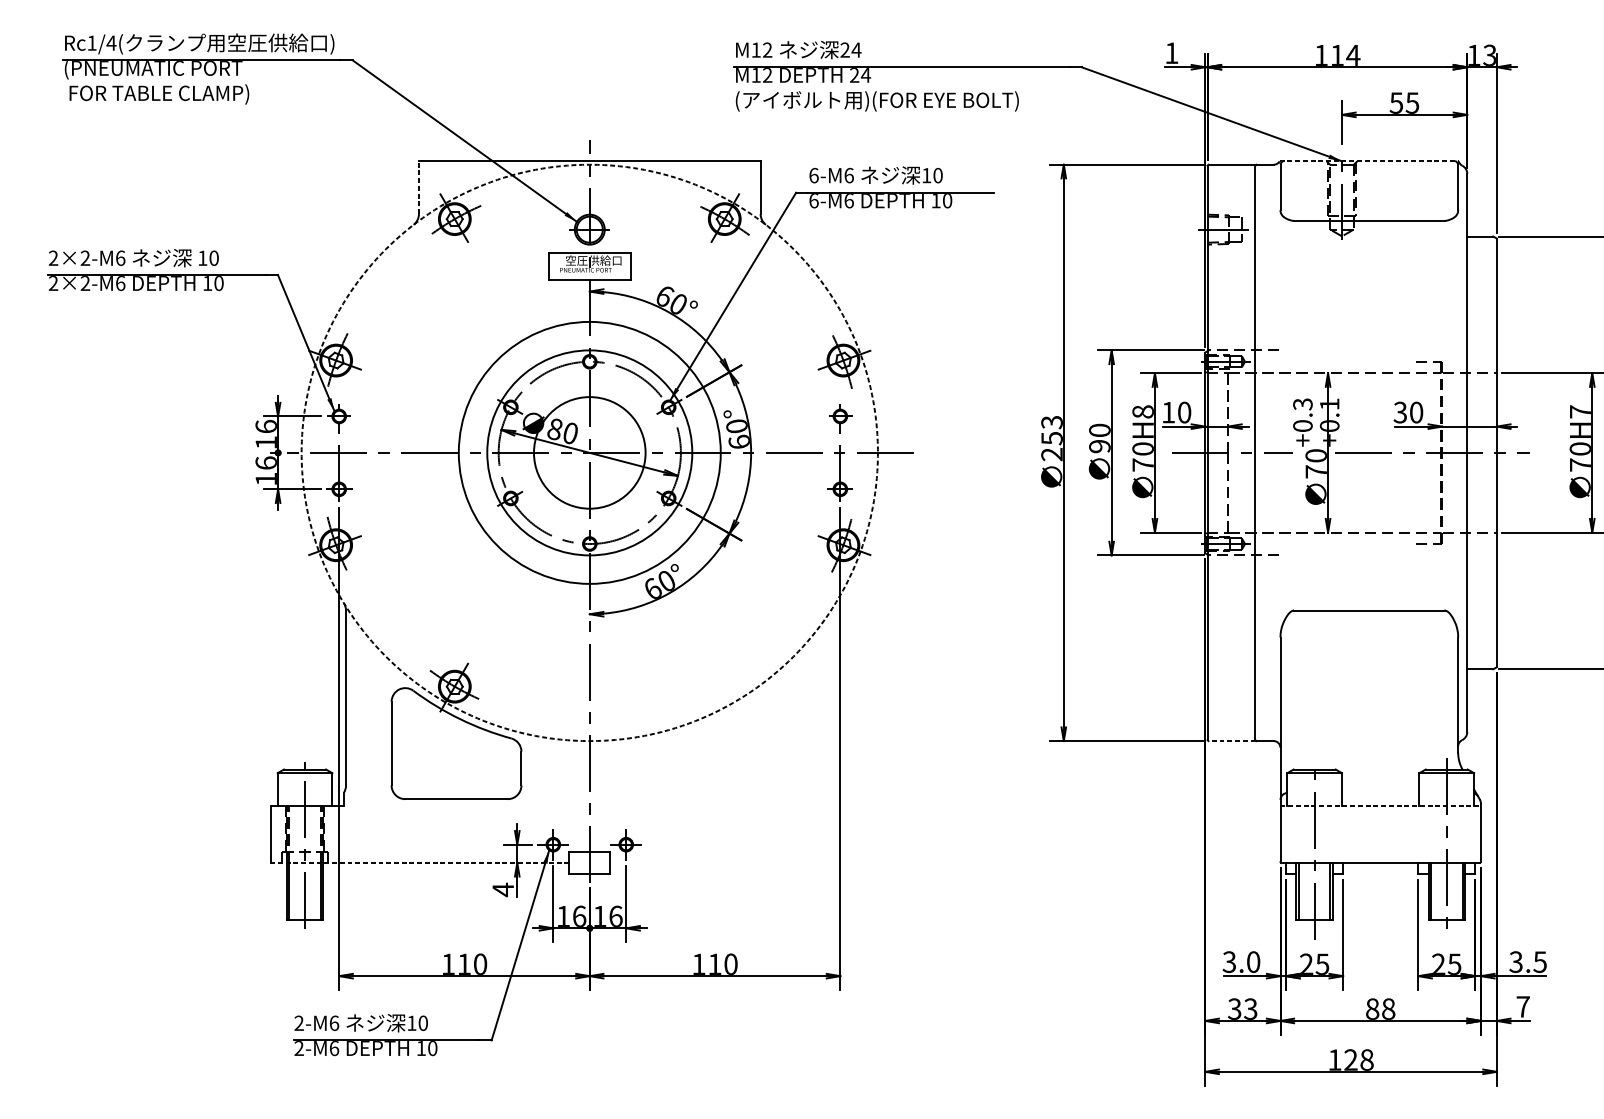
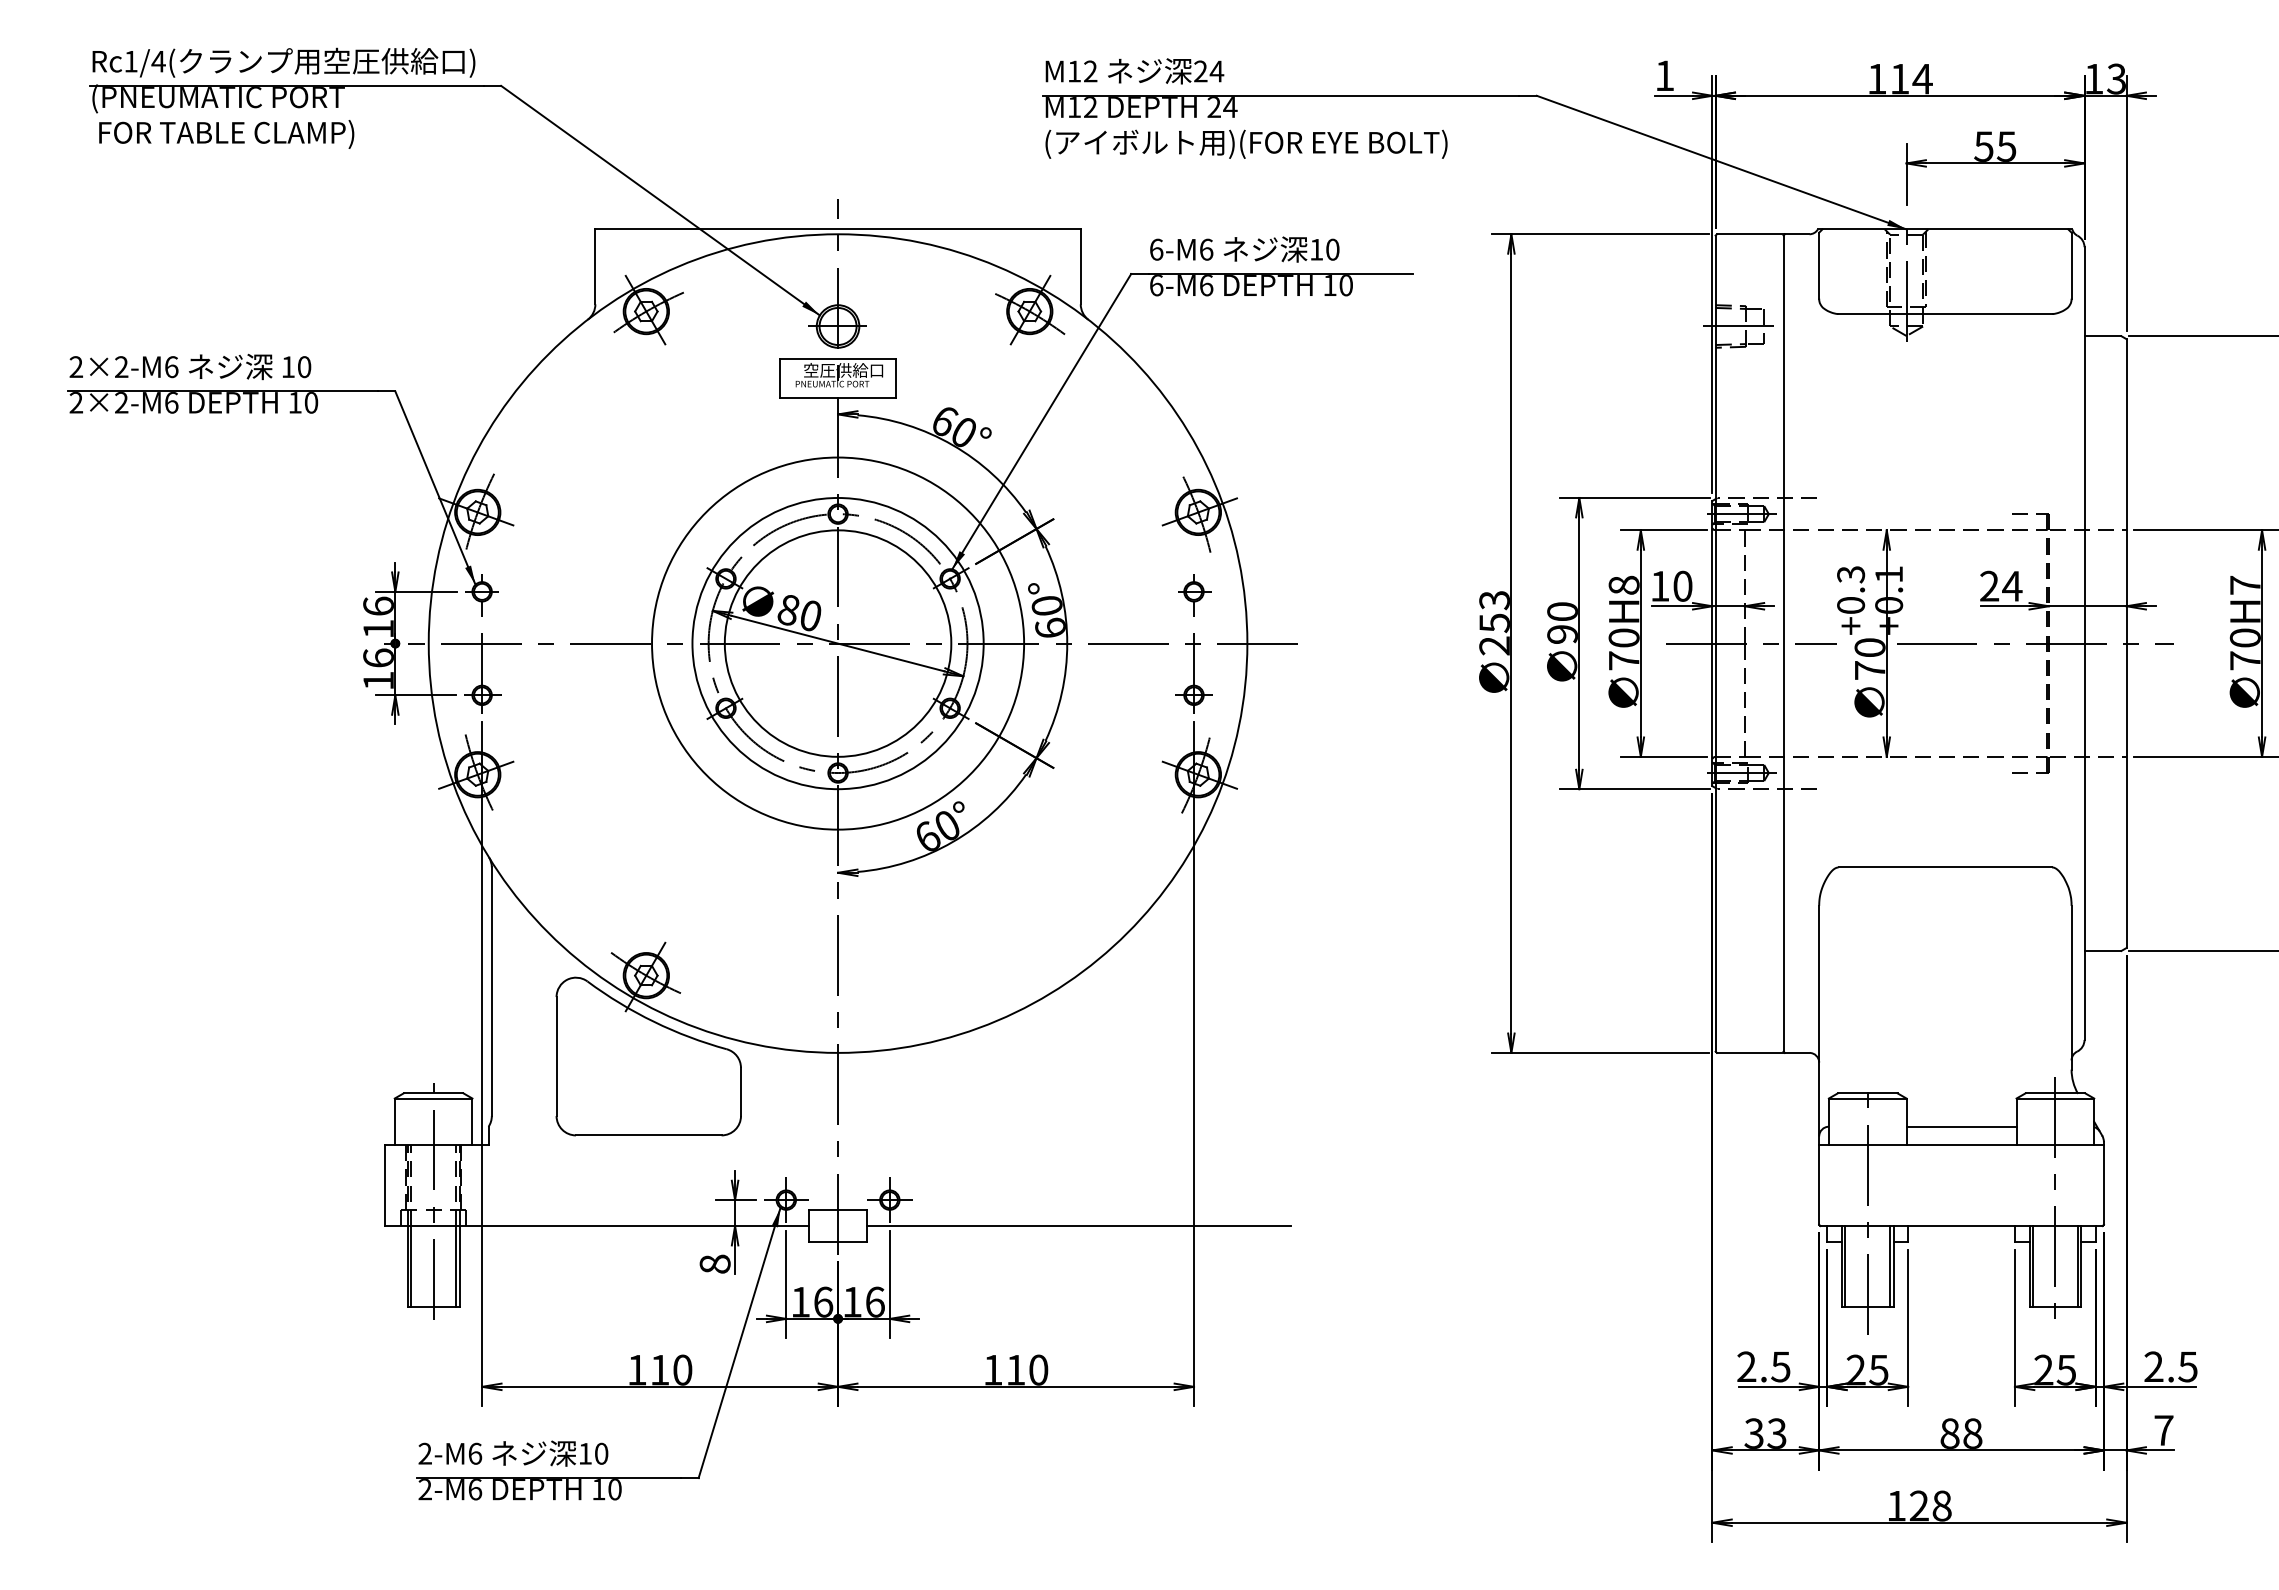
line: (1369, 161) -> (1945, 229), dashed -> solid
line: (419, 187) -> (595, 266), dashed -> solid
text: (1408, 412) -> (2000, 585), 30 -> 24
circle: (589, 452) -> (837, 643), dashed -> solid
circle: (589, 452) -> (837, 643), size x1.43
line: (1231, 740) -> (1749, 1052), dashed -> solid
line: (1380, 792) -> (1961, 1126), added
line: (1381, 806) -> (1962, 1145), dashed -> solid
line: (420, 863) -> (597, 1226), dashed -> solid
line: (759, 863) -> (1079, 1226), added
text: (502, 890) -> (714, 1264), 4 -> 8
text: (1241, 961) -> (1763, 1366), 3.0 -> 2.5
text: (1515, 961) -> (2153, 1366), 3.5 -> 2.5

